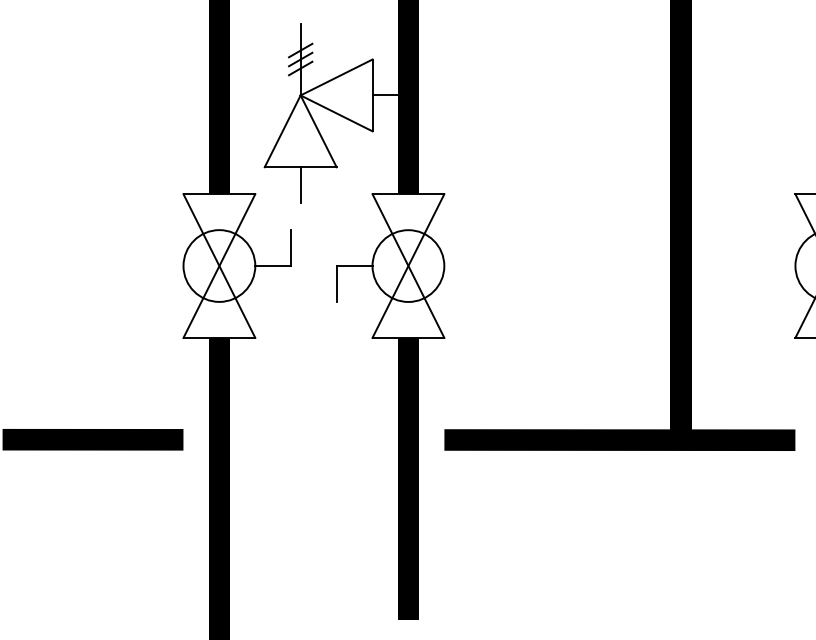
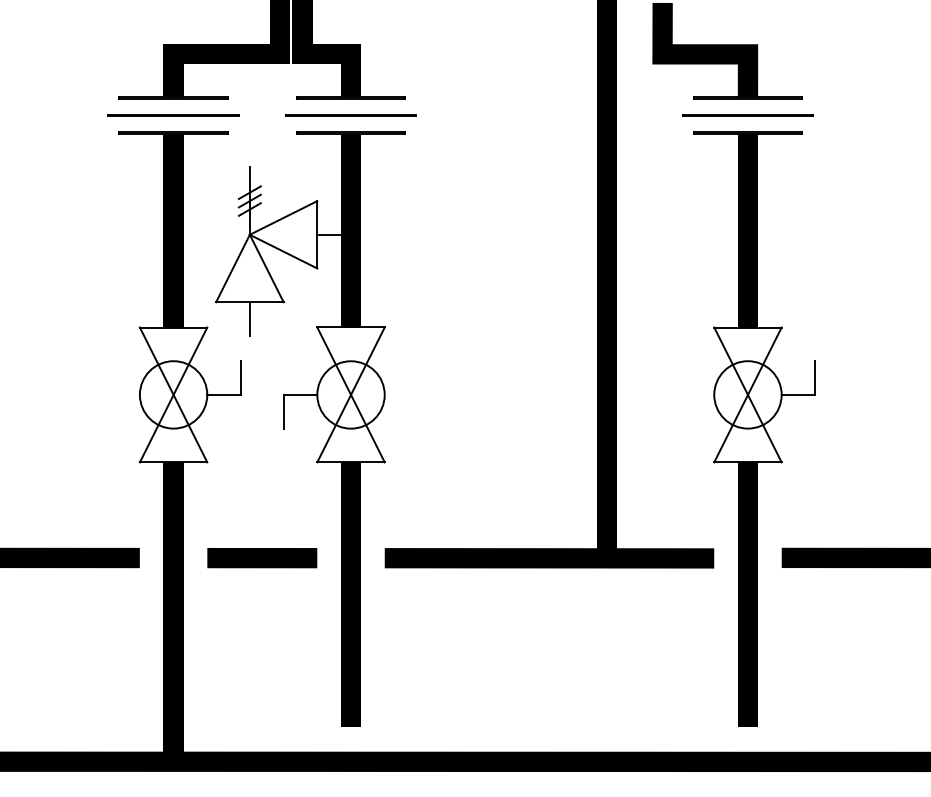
line: (314, 440) -> (262, 558), added

